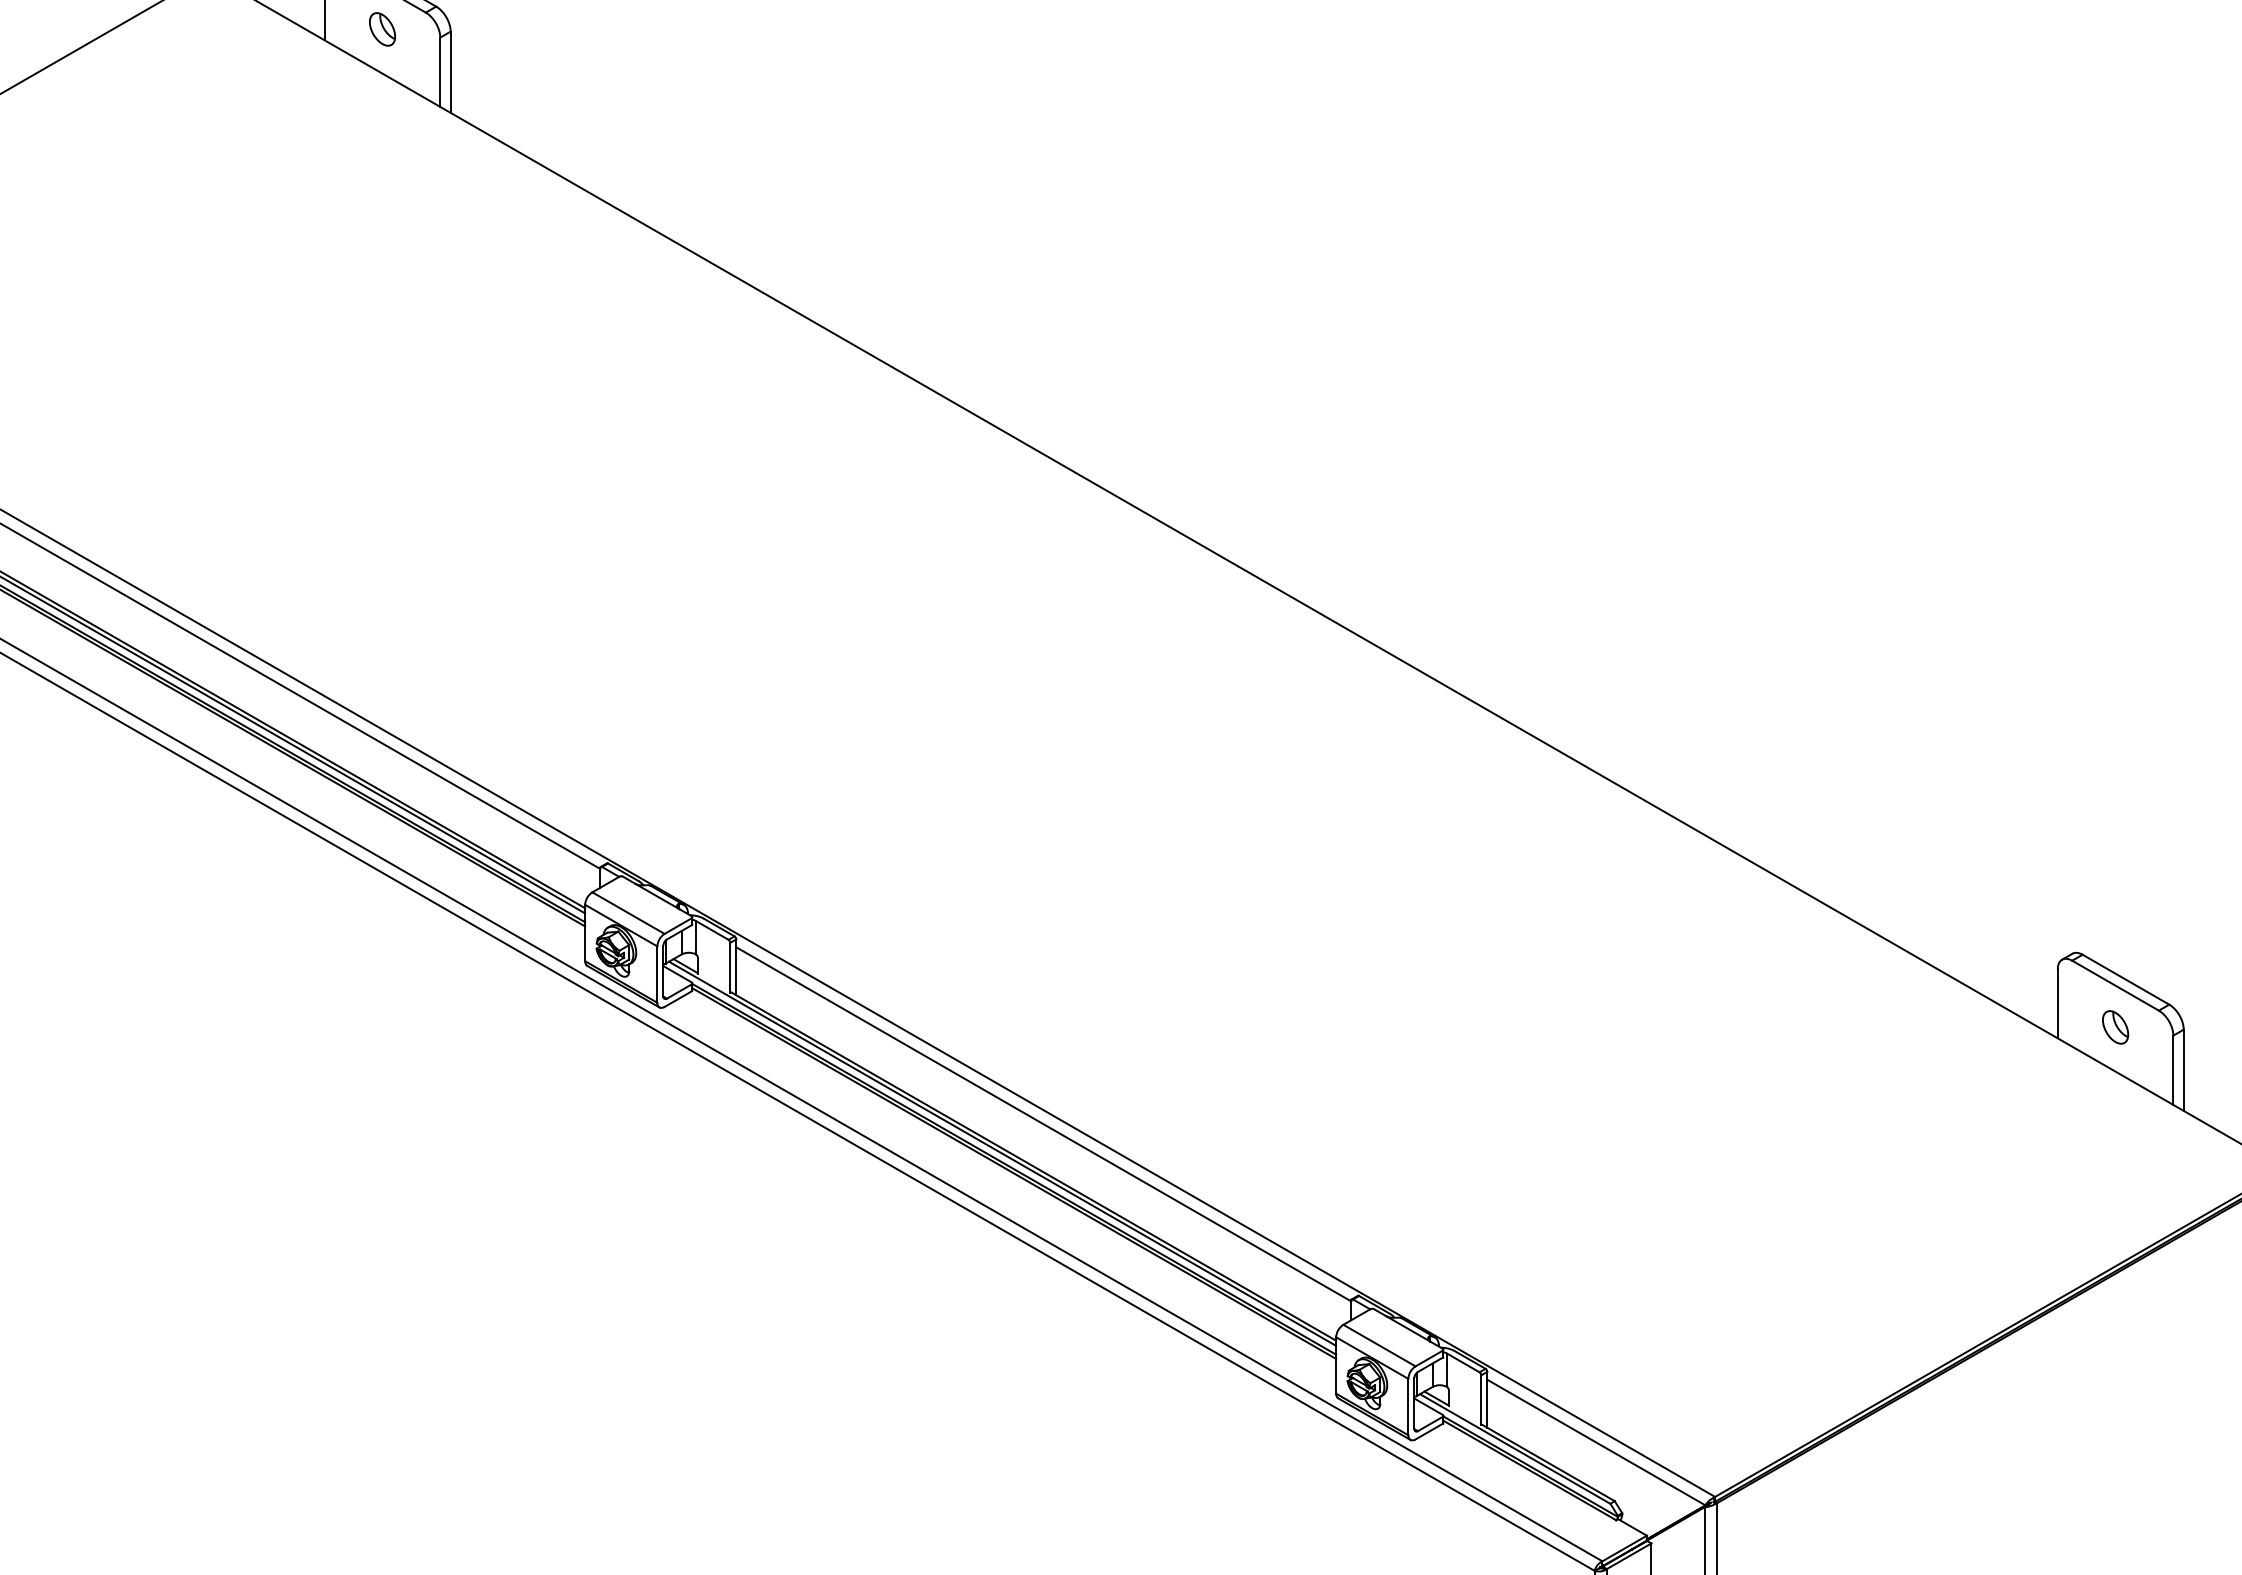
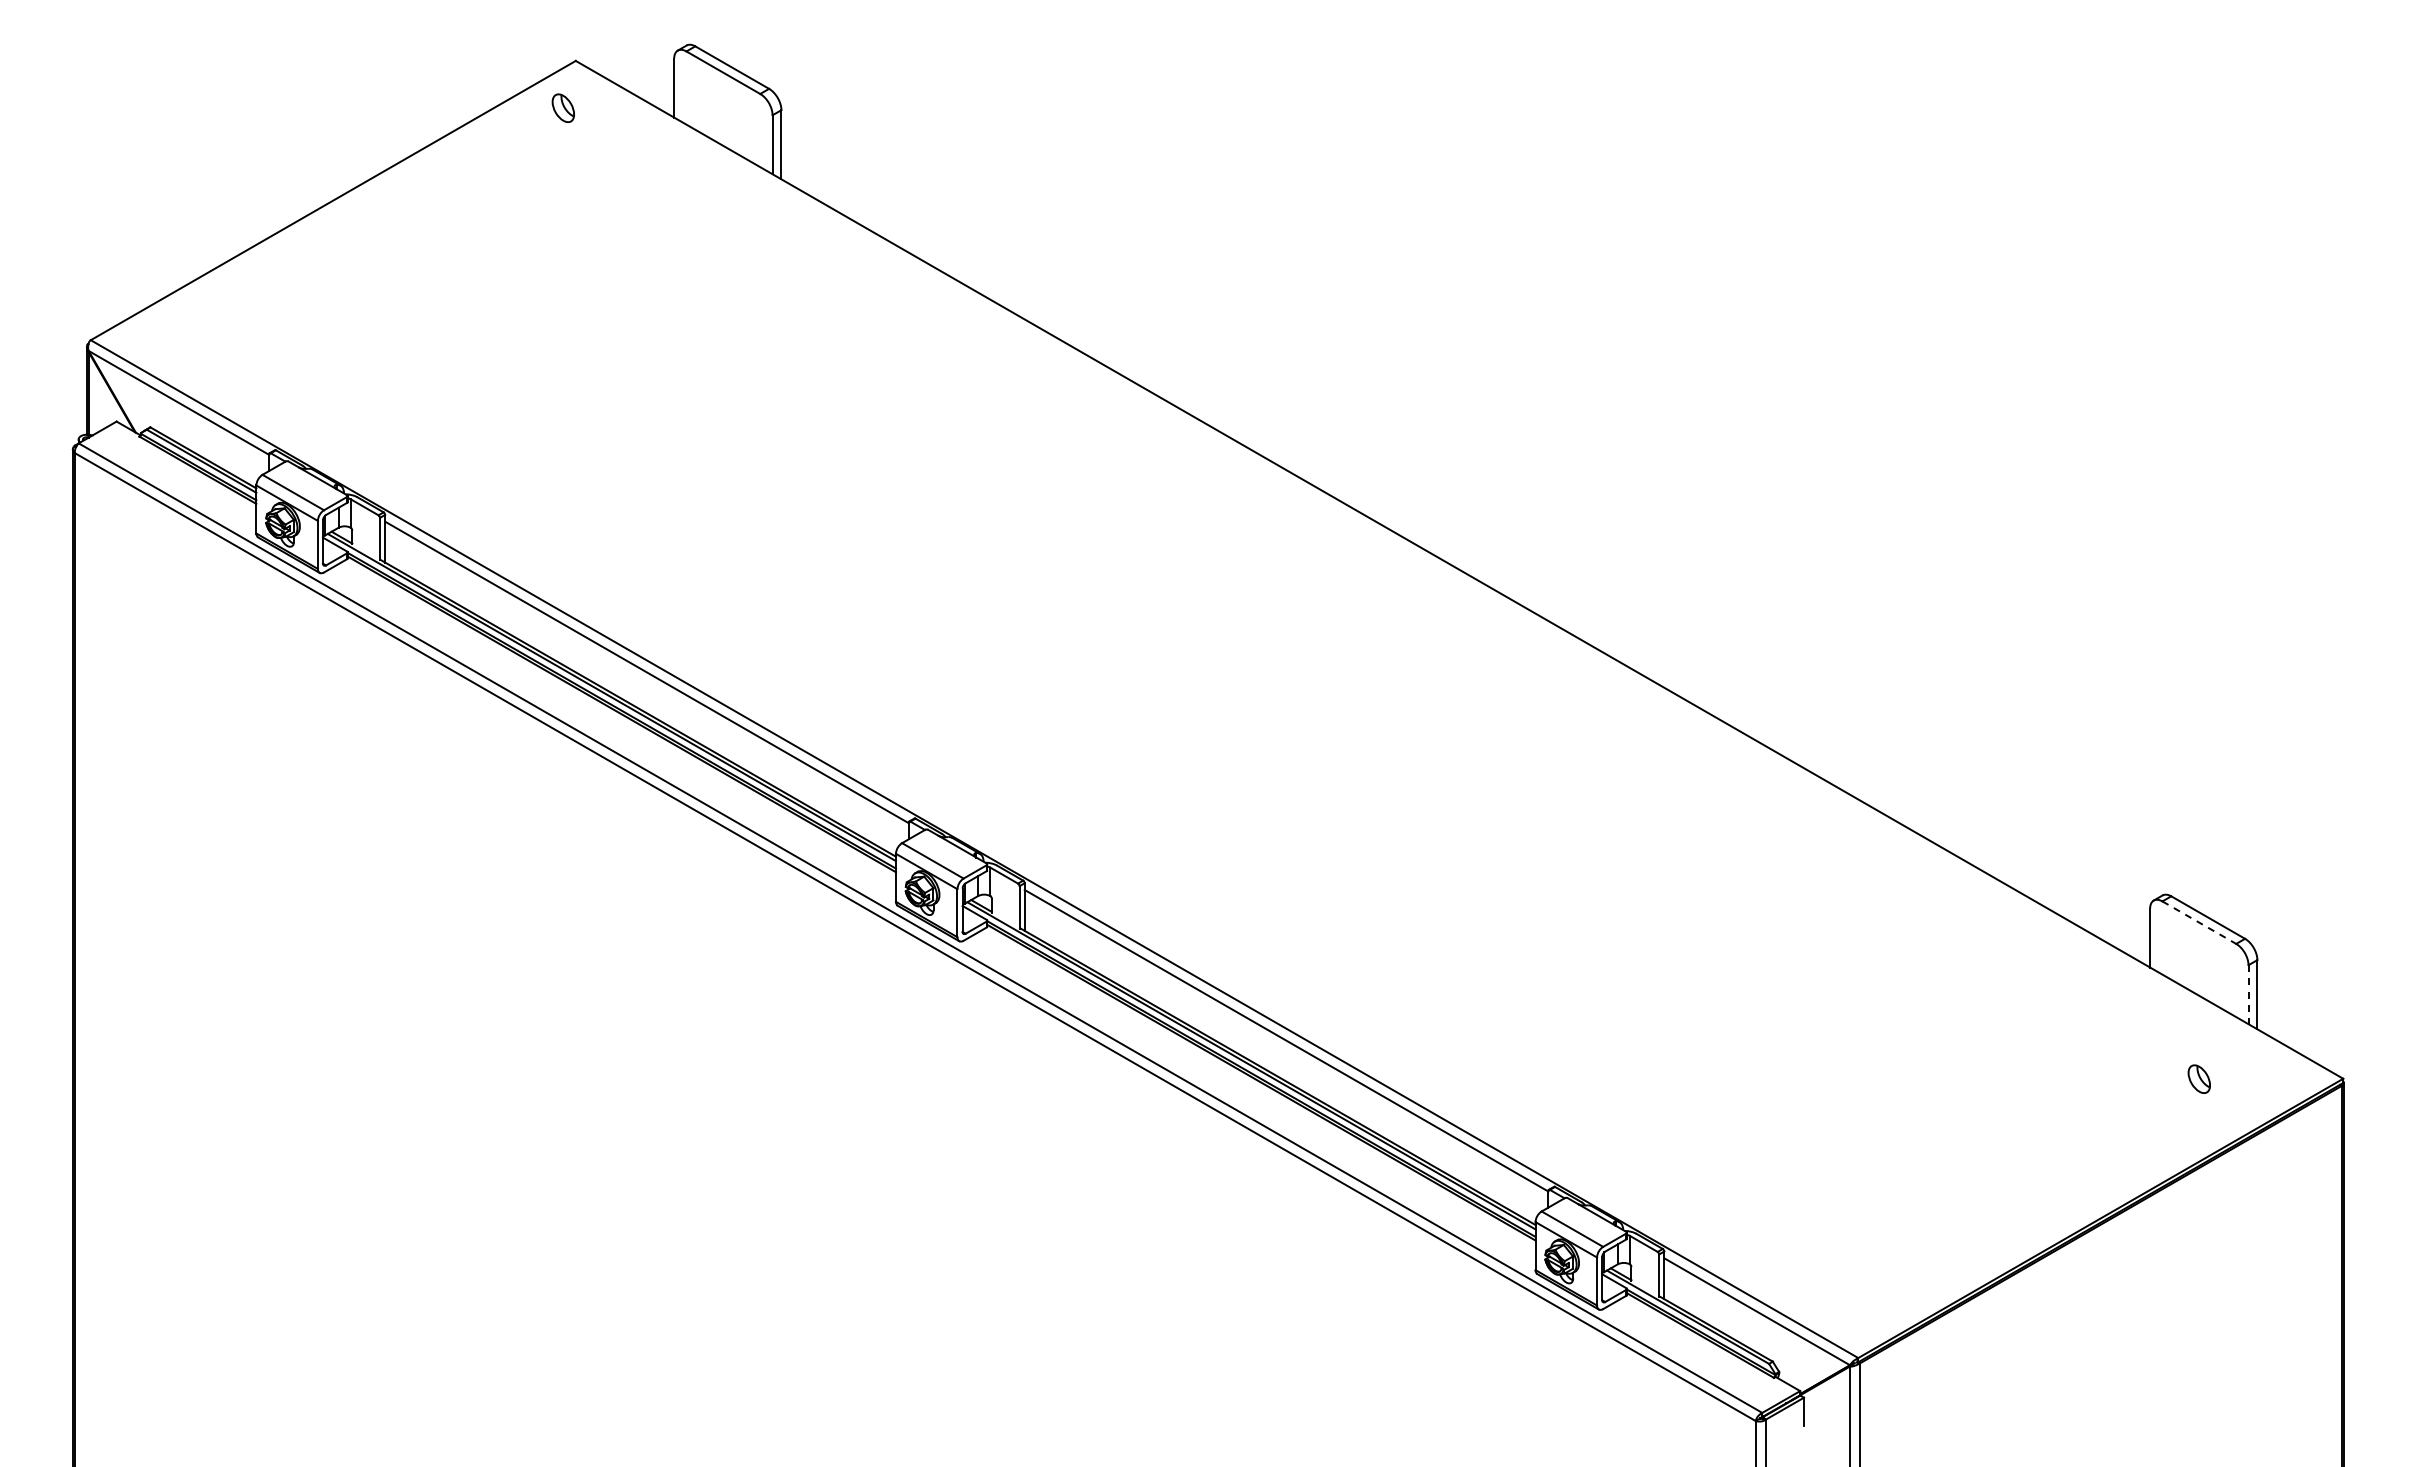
part: (381, 29) -> (562, 108), moved
line: (2115, 985) -> (2199, 922), solid -> dashed
part: (2114, 1026) -> (2198, 1078), moved
line: (2173, 1071) -> (2248, 995), solid -> dashed

